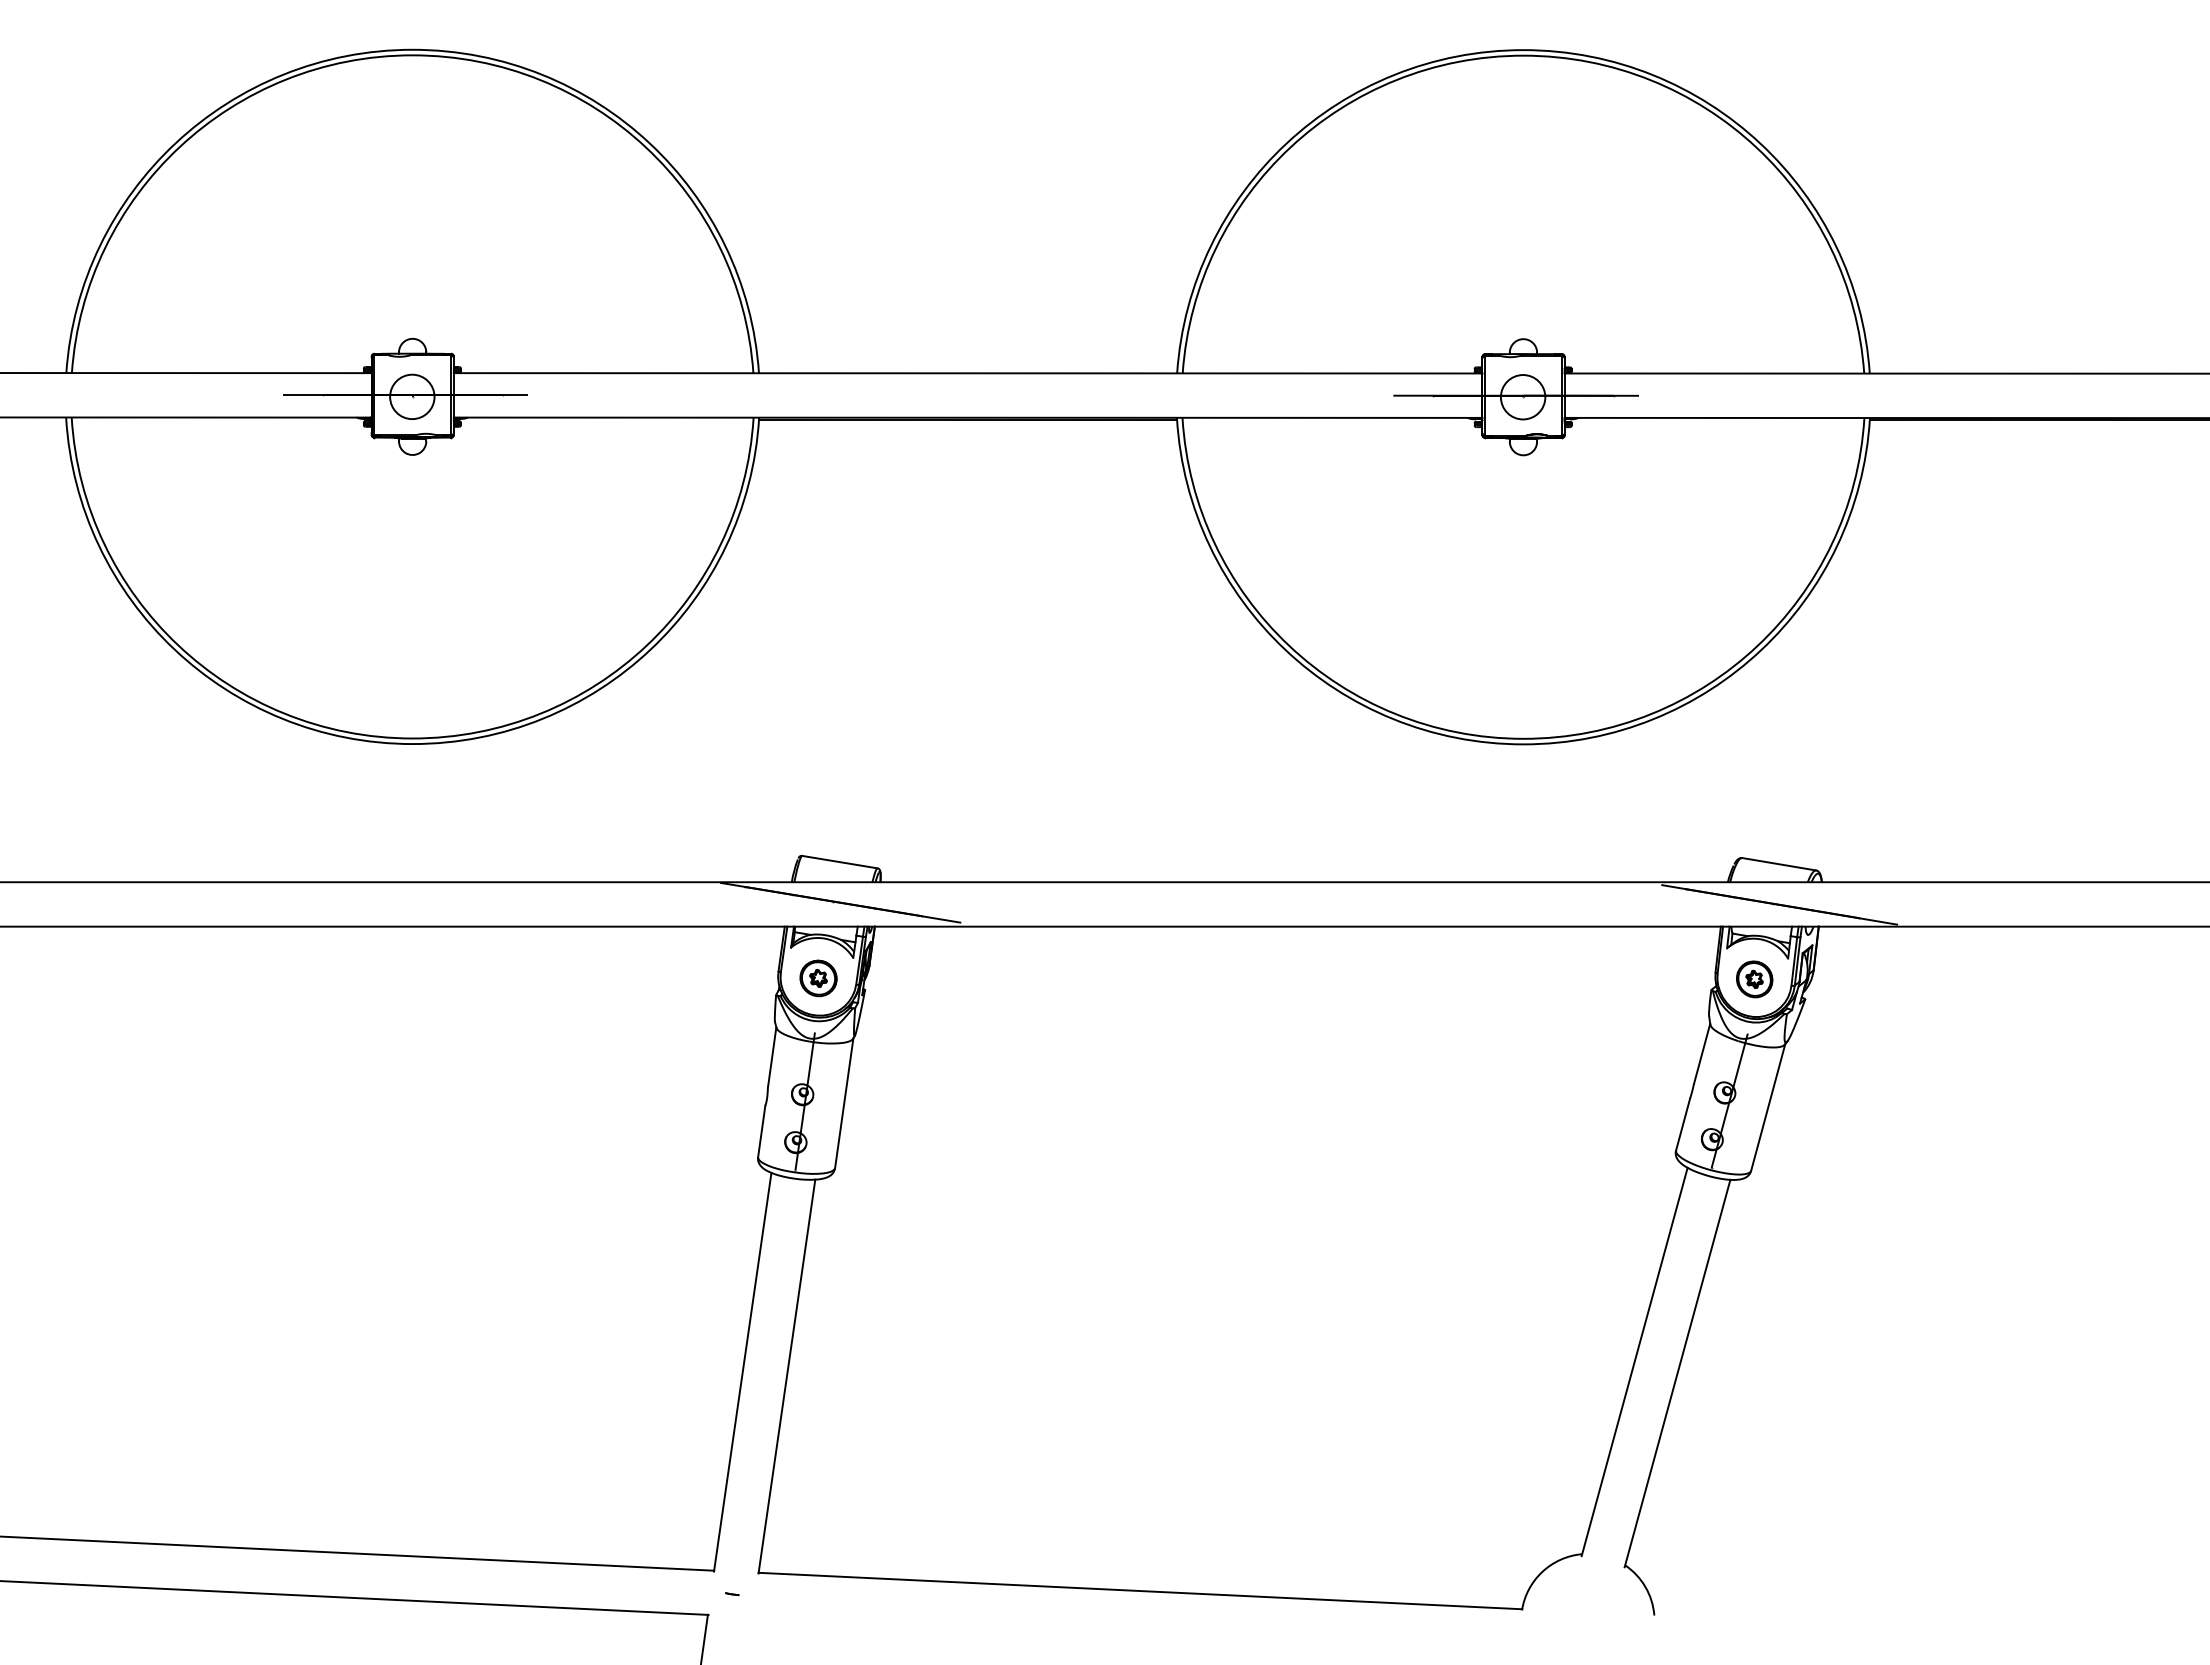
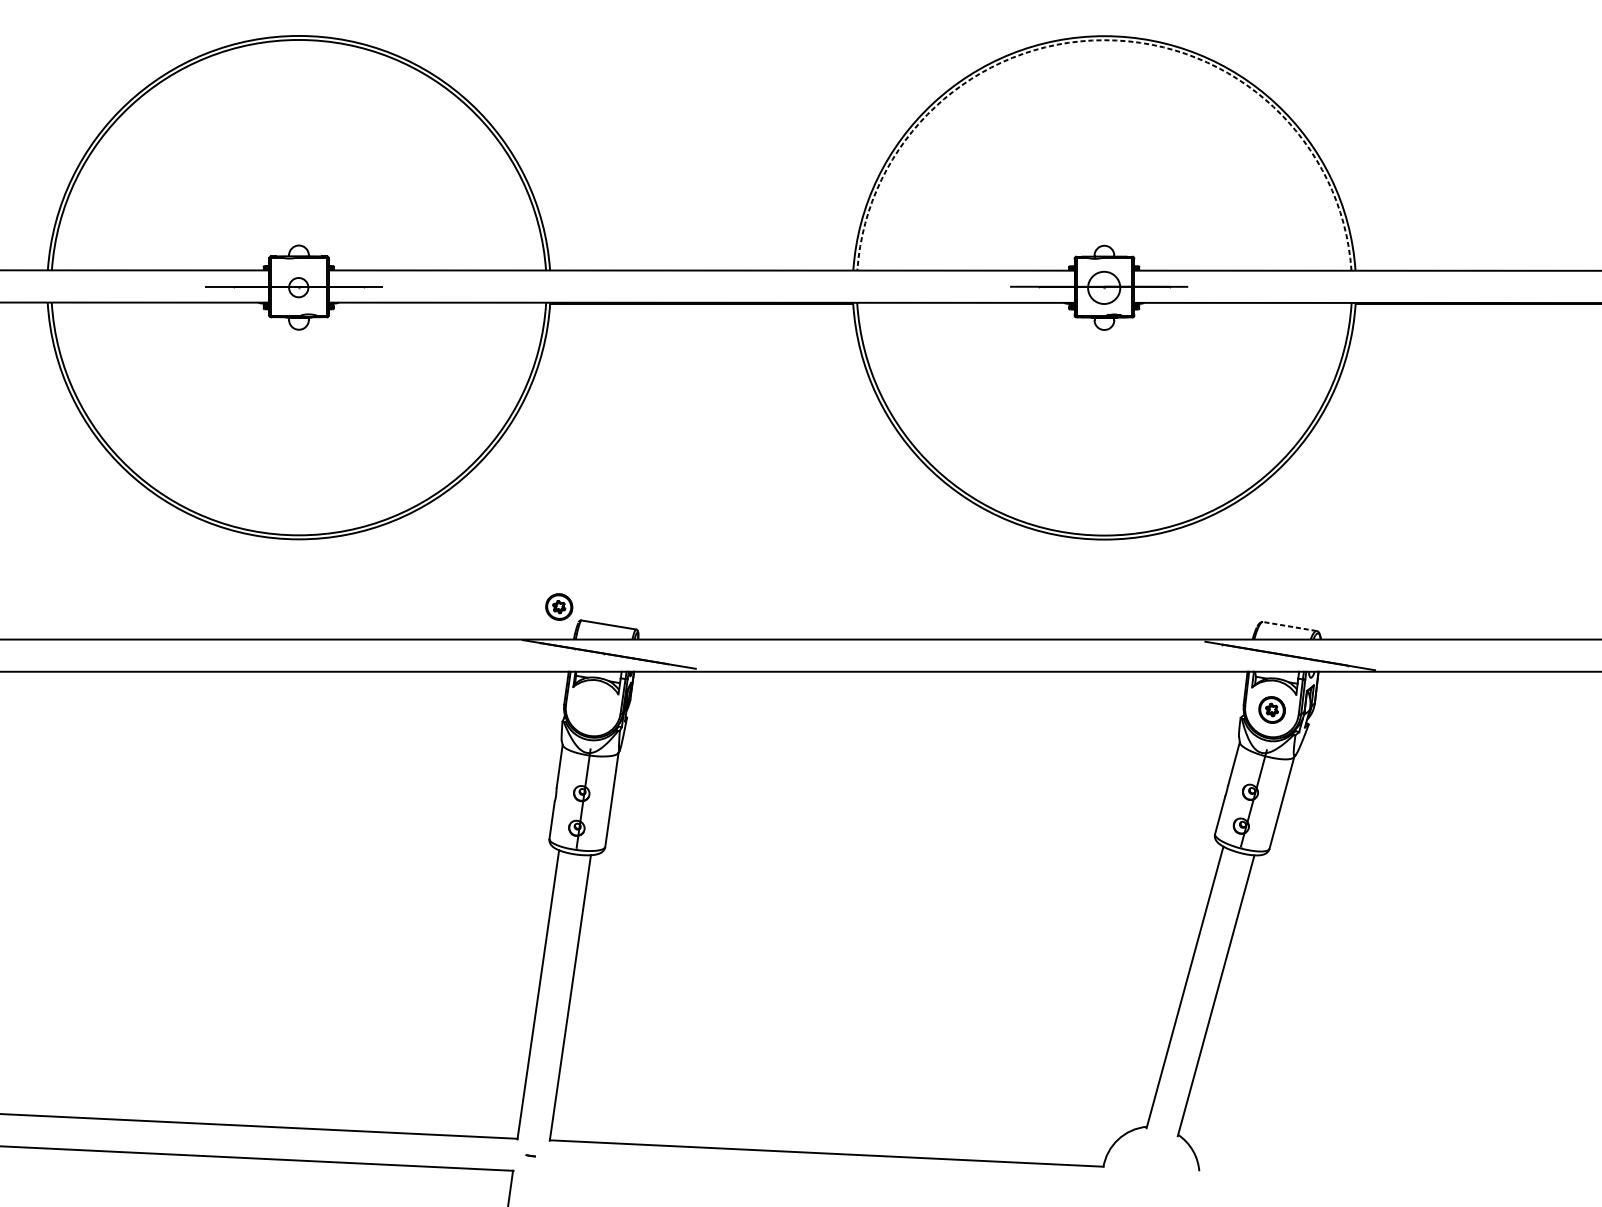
arc: (1523, 55) -> (1104, 40), solid -> dashed
circle: (412, 396) -> (298, 287), size x0.6
line: (1778, 864) -> (1289, 626), solid -> dashed
part: (818, 978) -> (559, 607), moved

